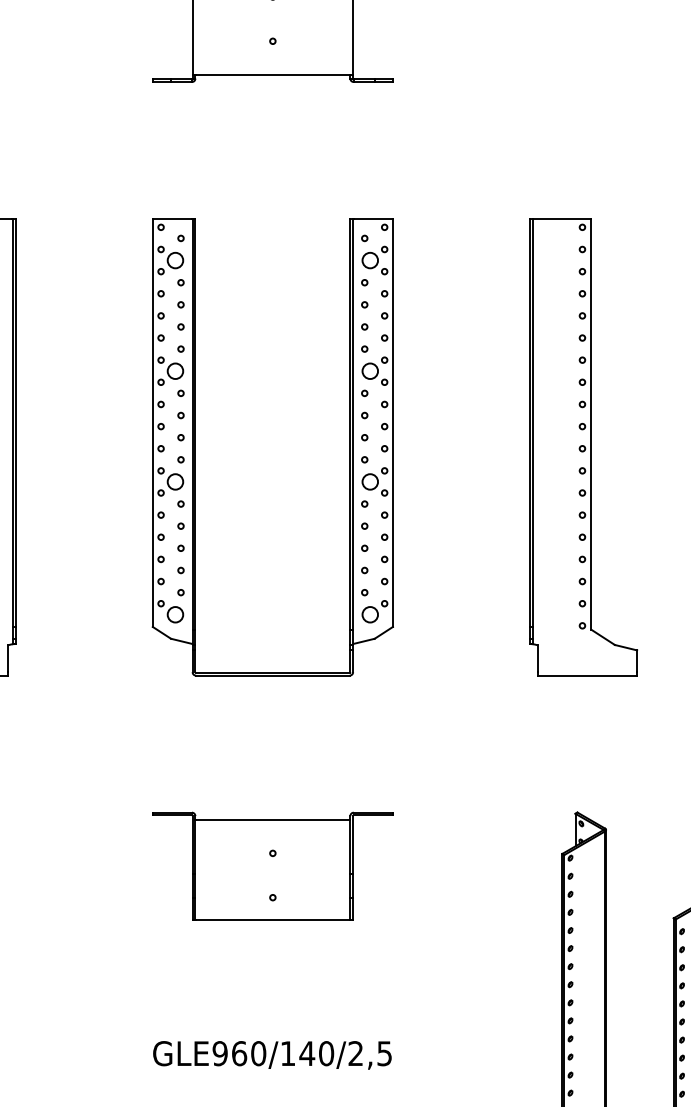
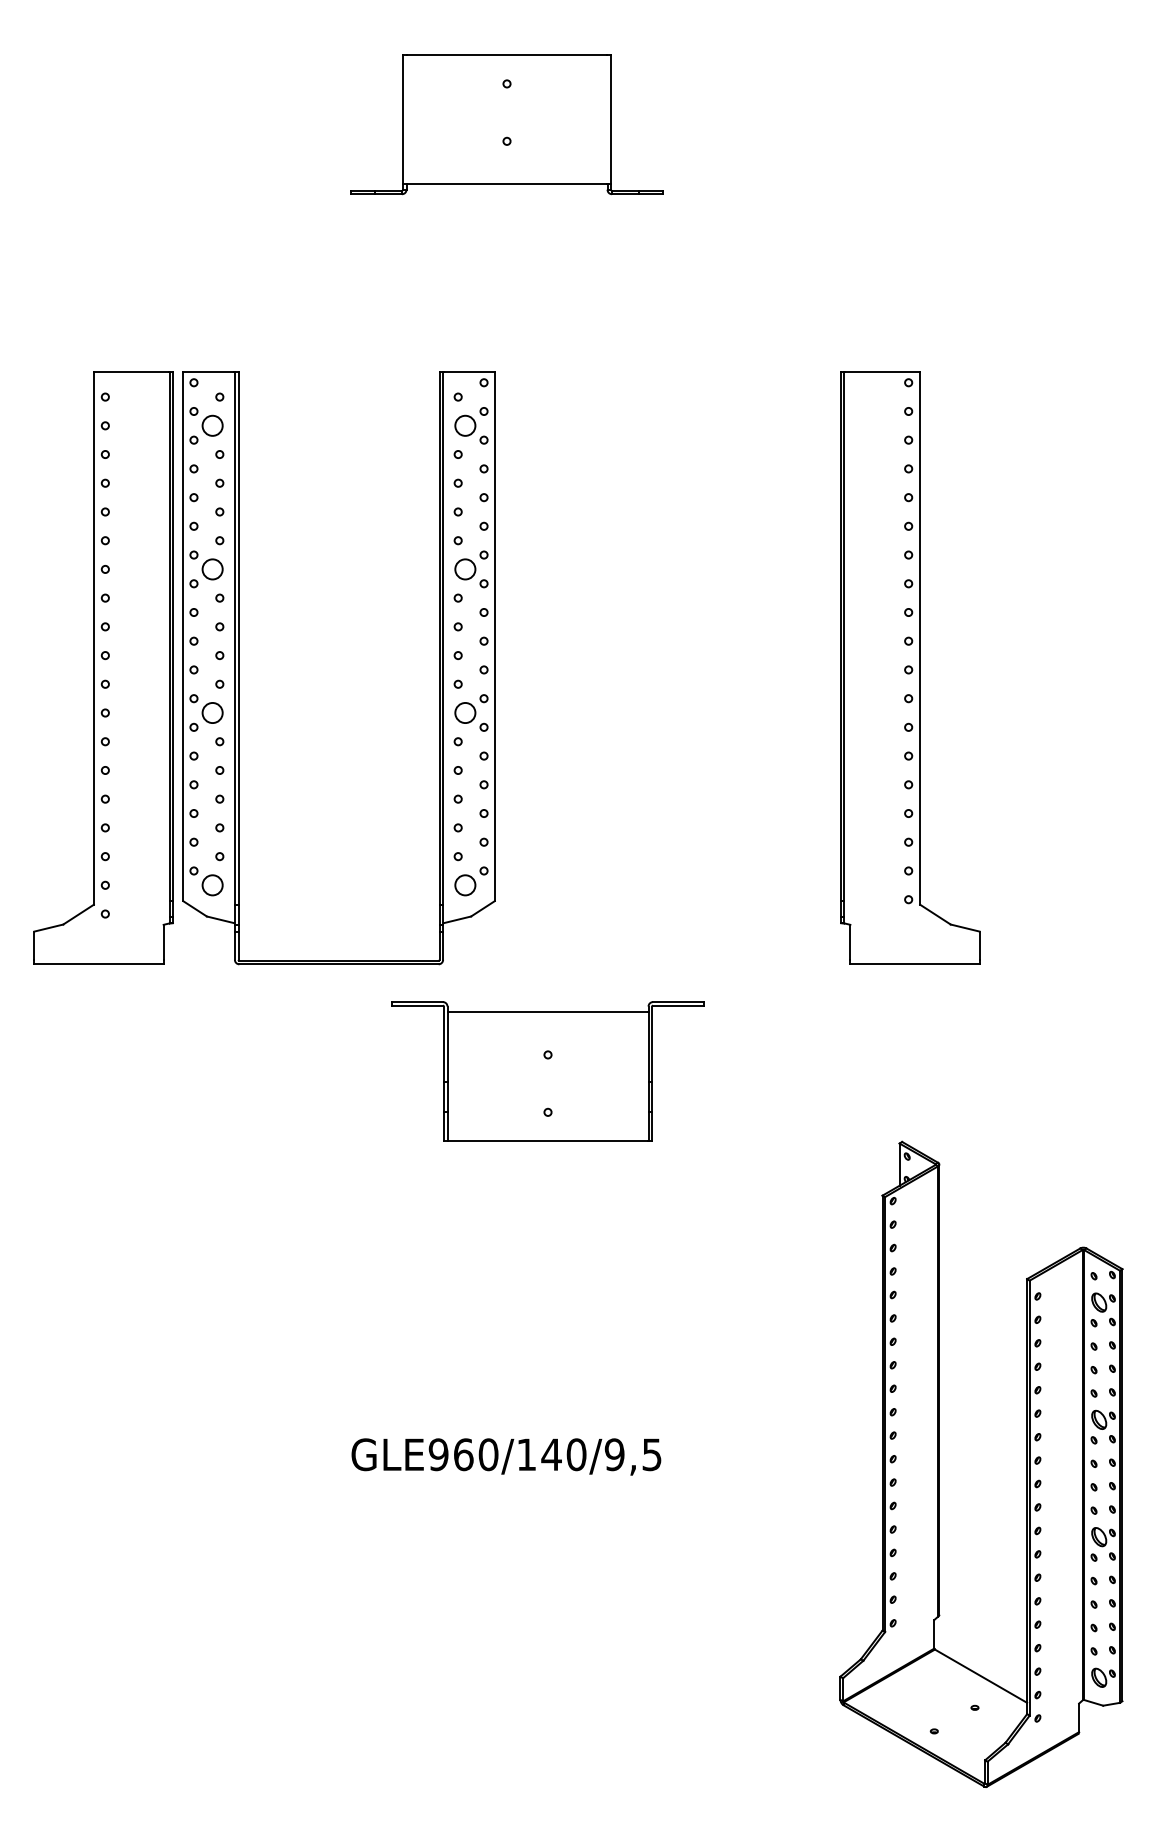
part: (196, 447) -> (239, 668), moved
part: (272, 866) -> (547, 1071), moved
text: (355, 1053) -> (614, 1454), GLE960/140/2,5 -> GLE960/140/9,5

